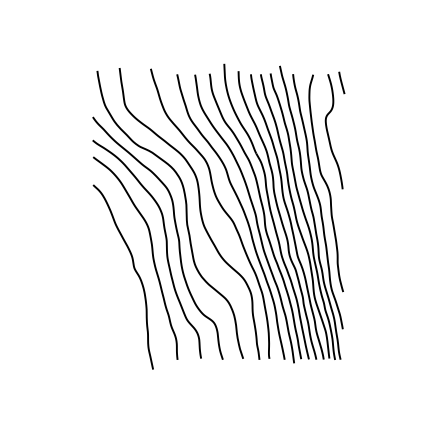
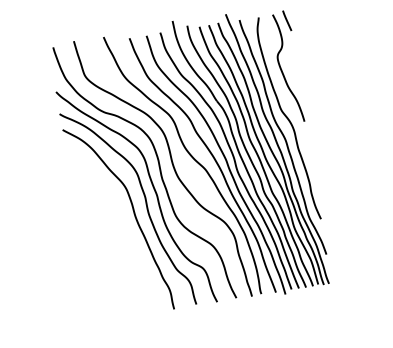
curve: (134, 270) -> (119, 231), removed

